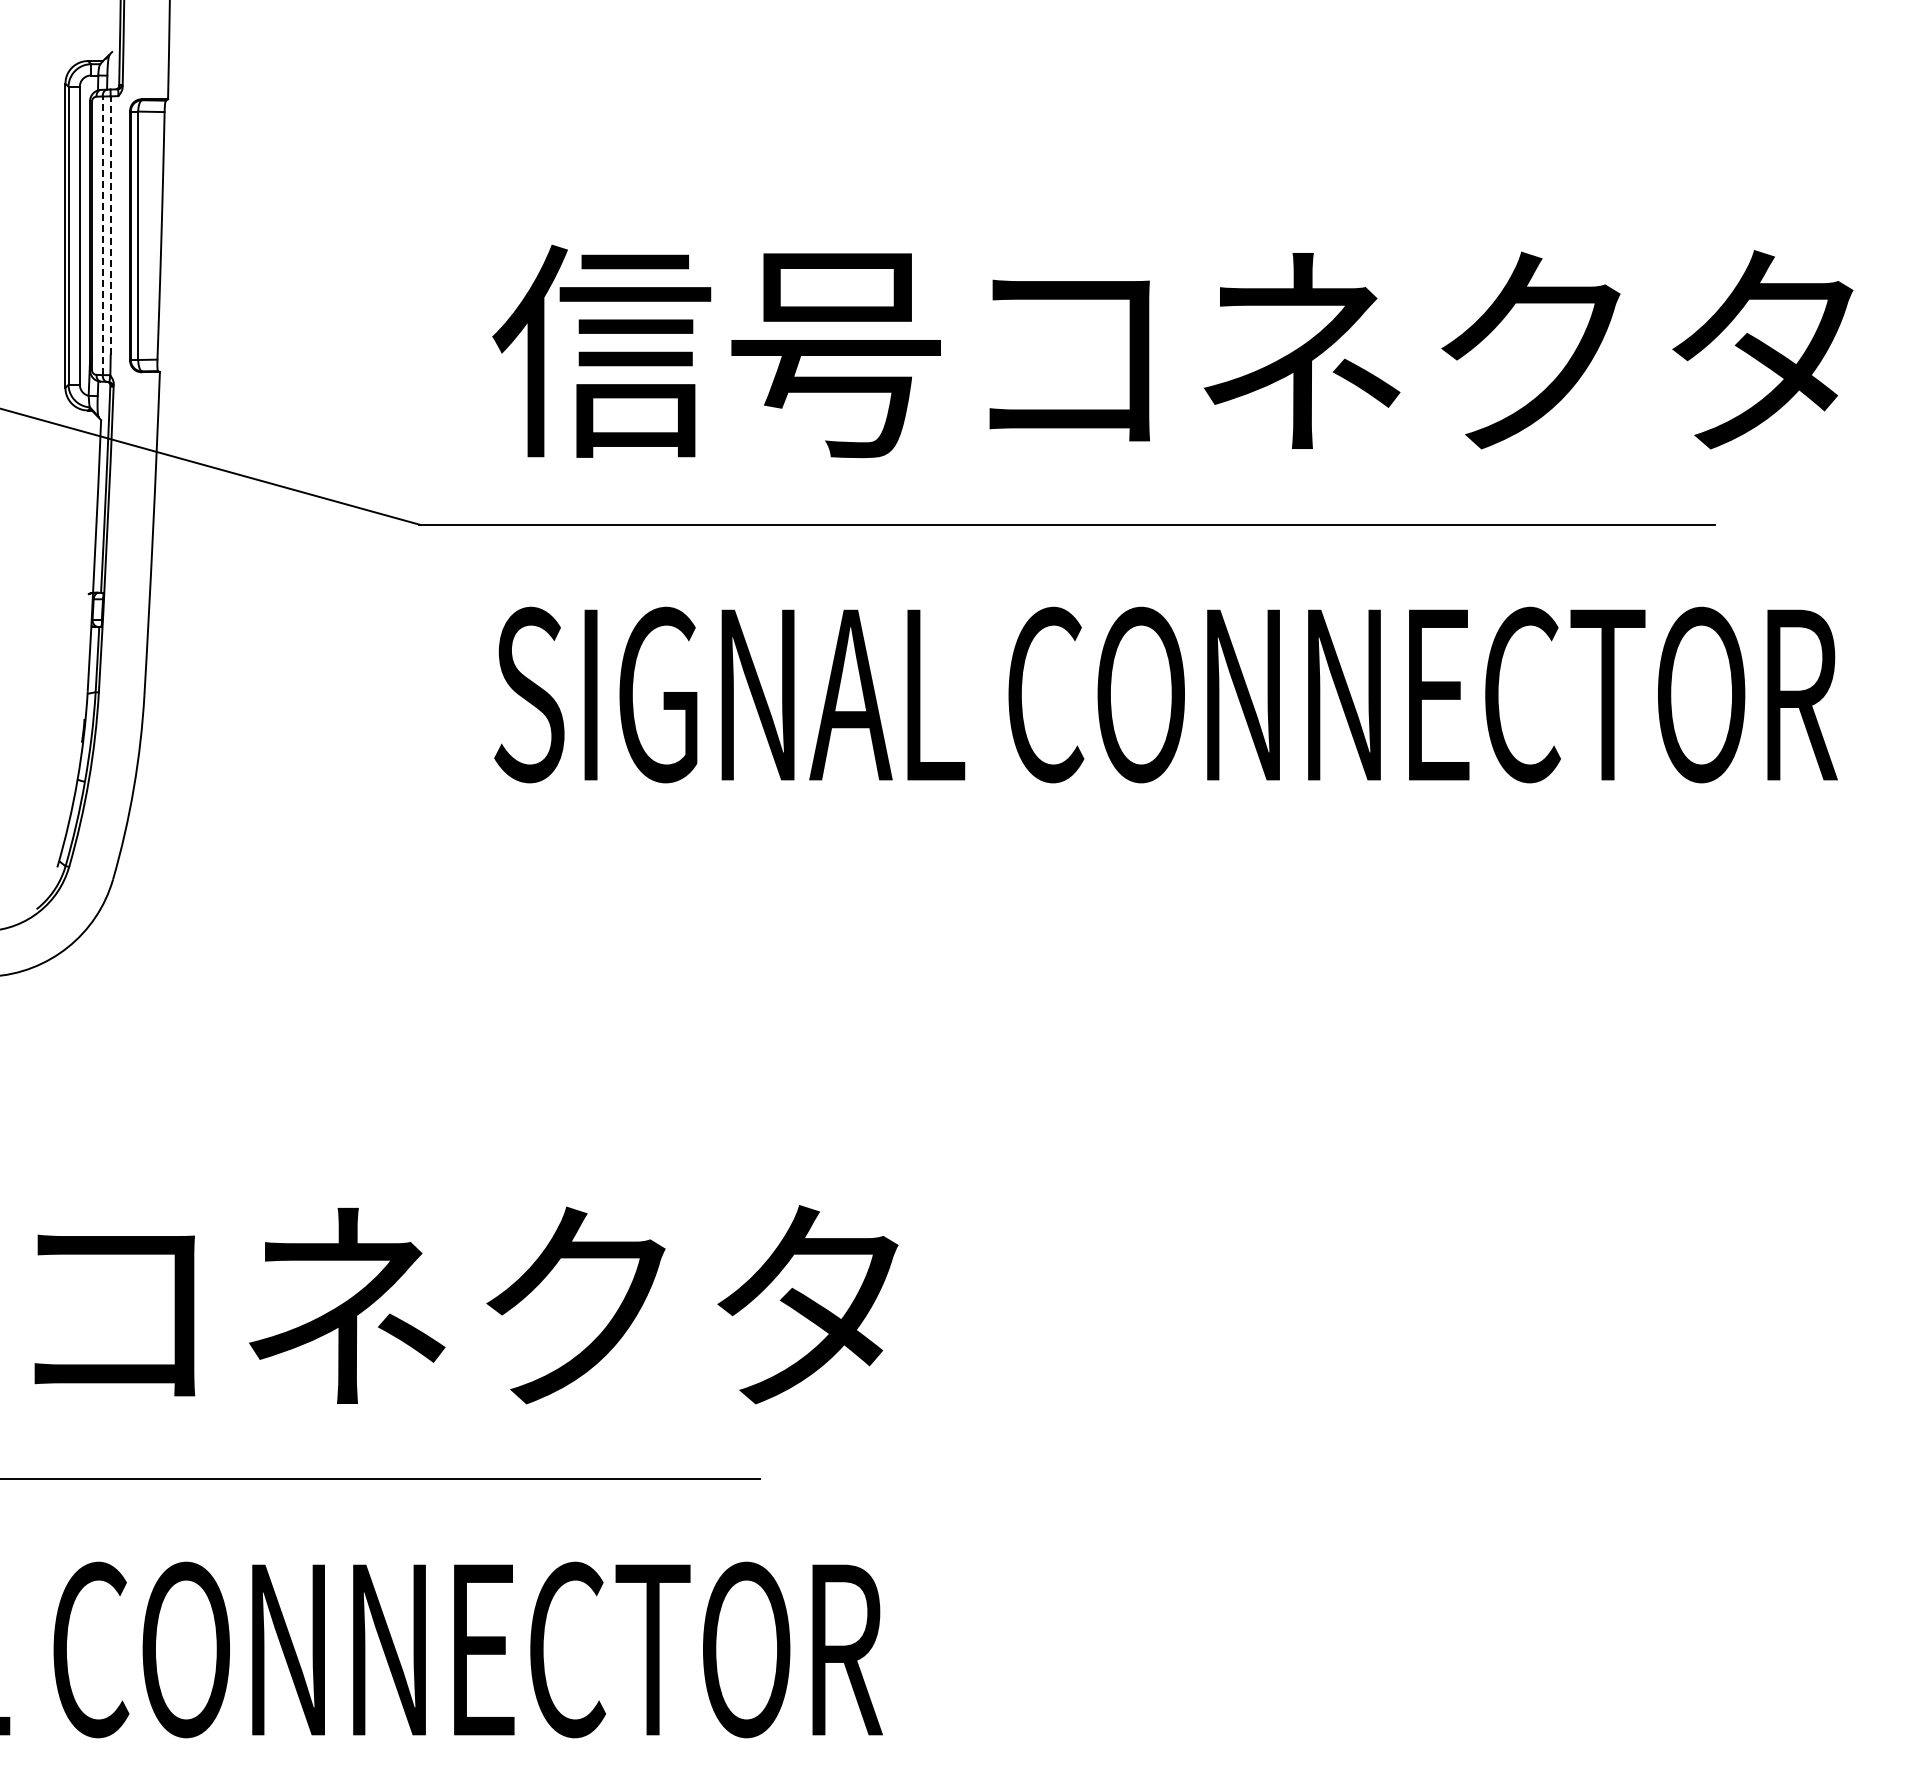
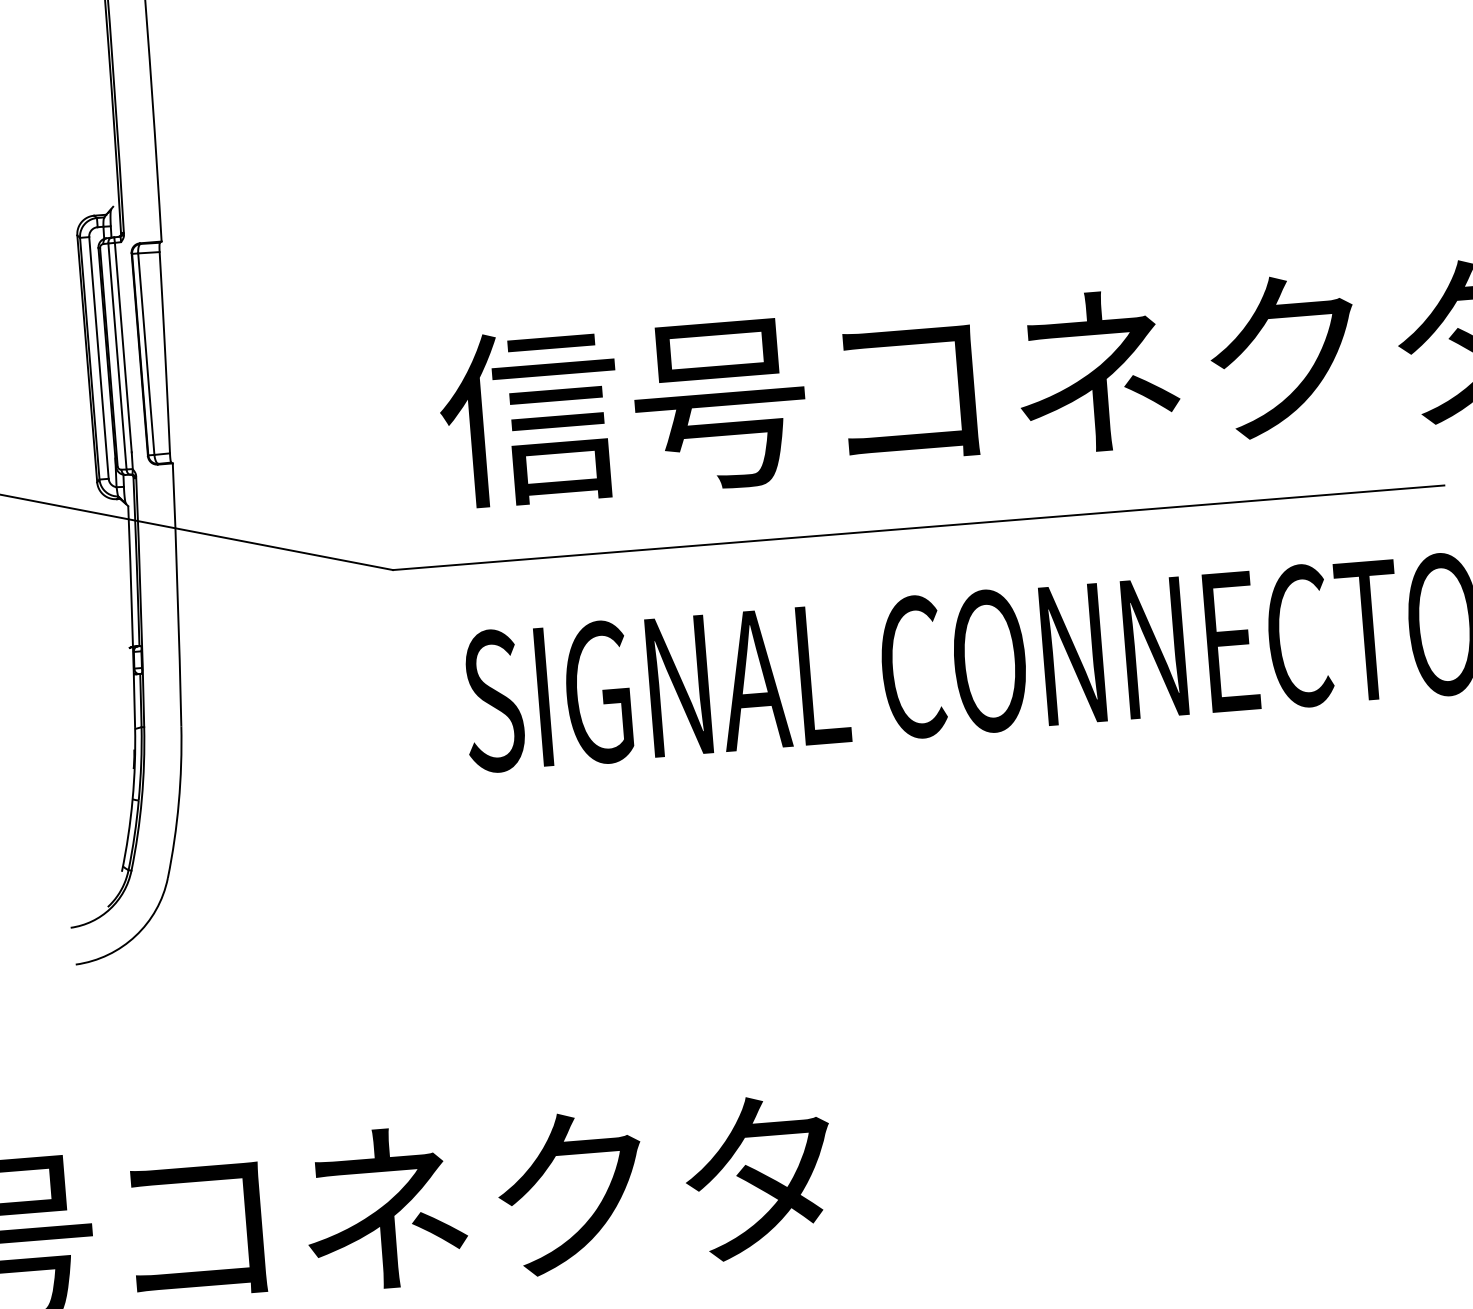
line: (110, 225) -> (123, 347), dashed -> solid
line: (102, 235) -> (117, 356), dashed -> solid

